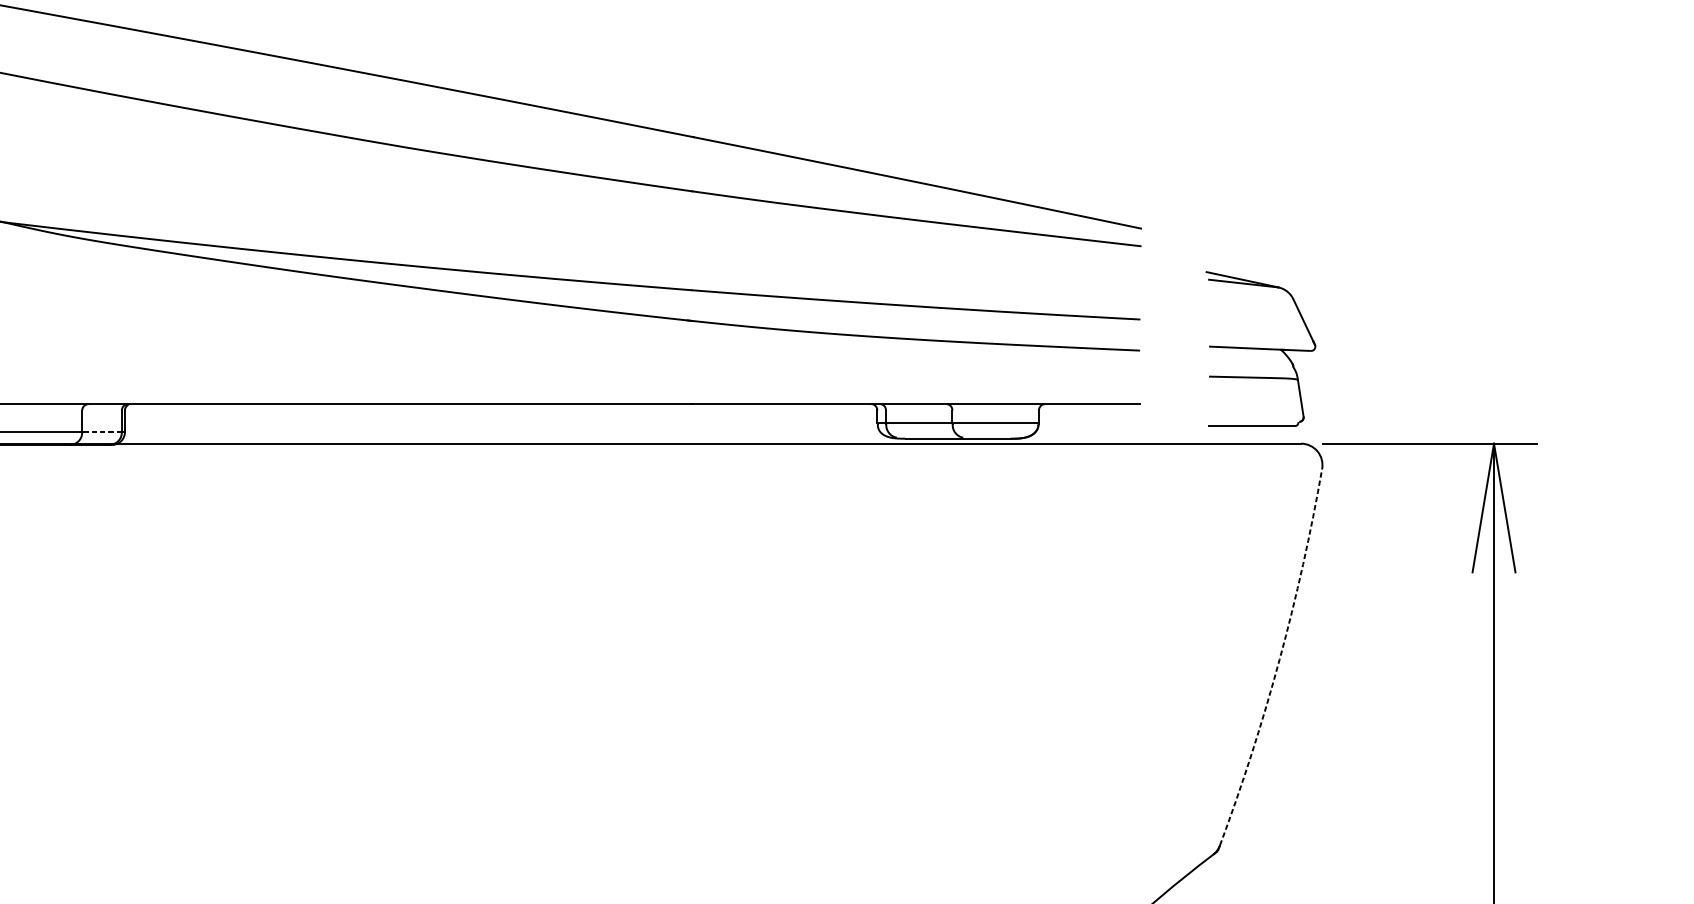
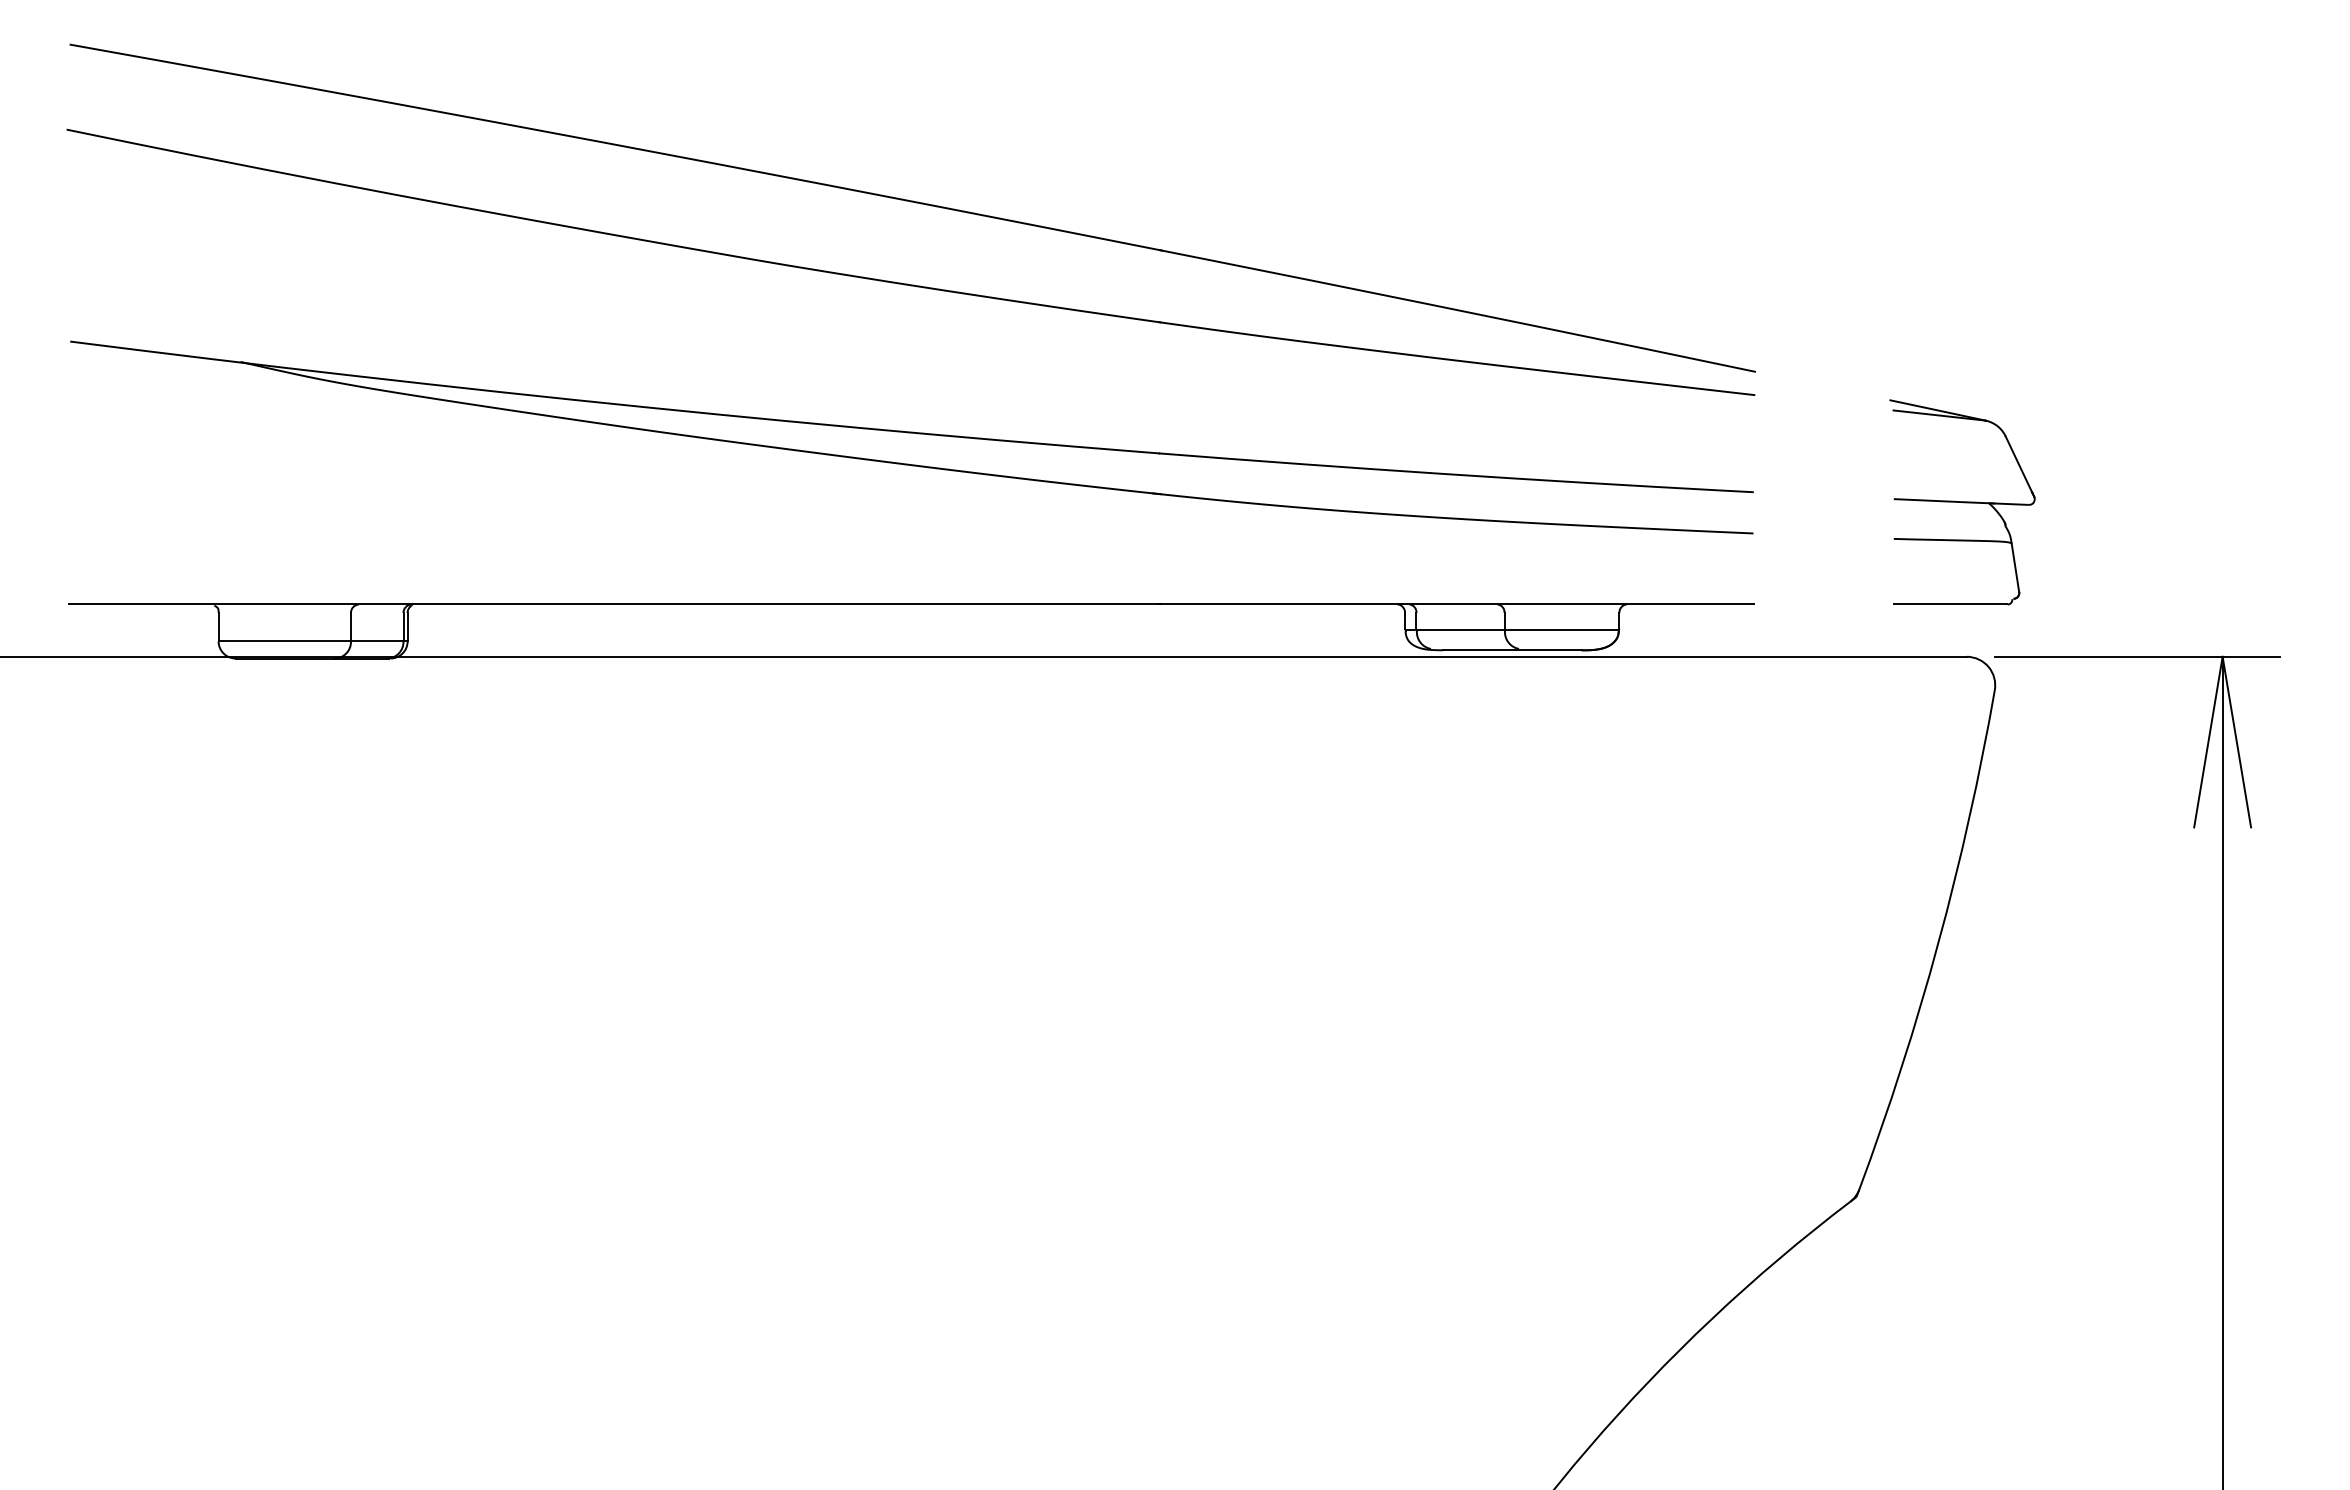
part: (1260, 349) -> (1962, 502), moved
line: (101, 432) -> (376, 641), dashed -> solid
arc: (1279, 659) -> (1938, 942), dashed -> solid

